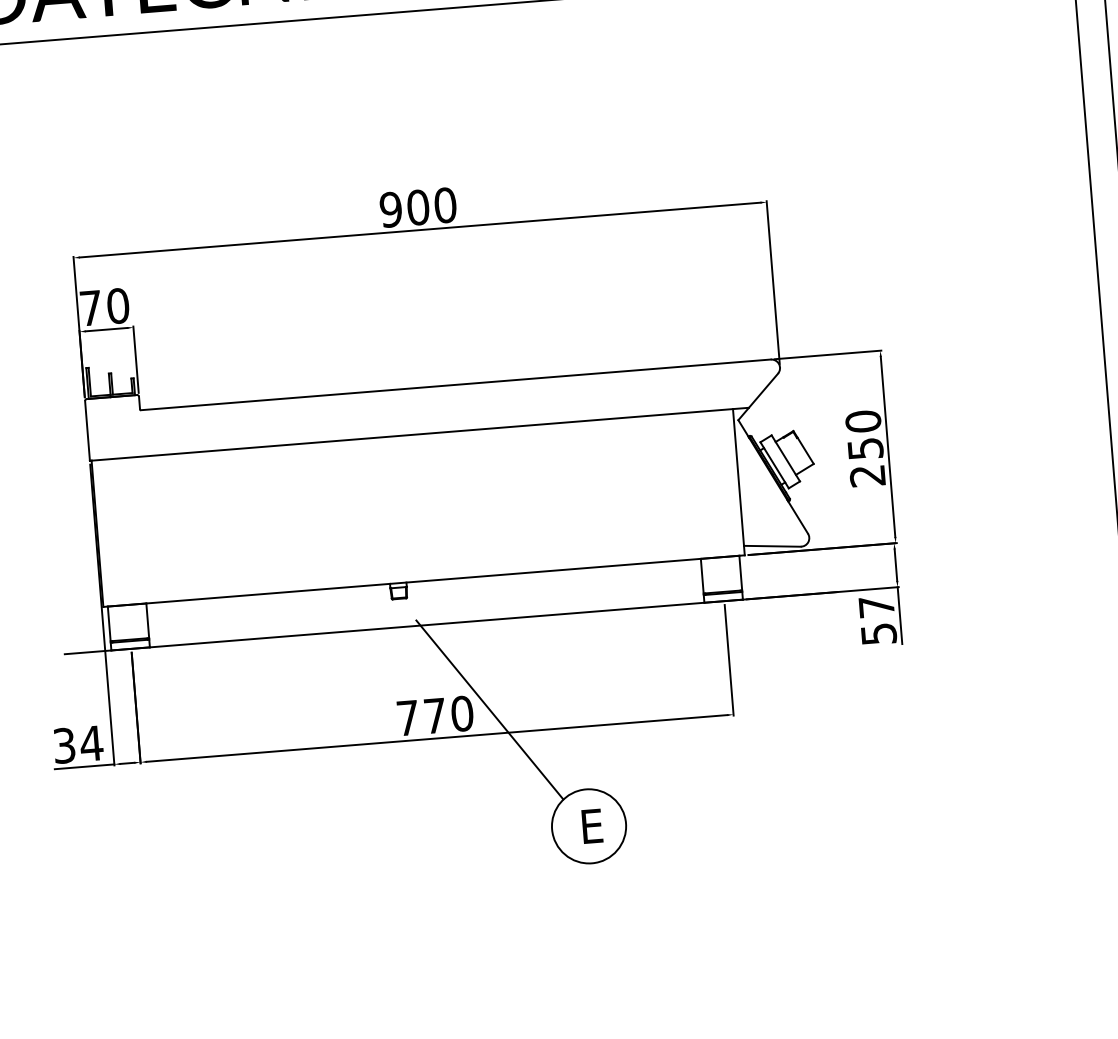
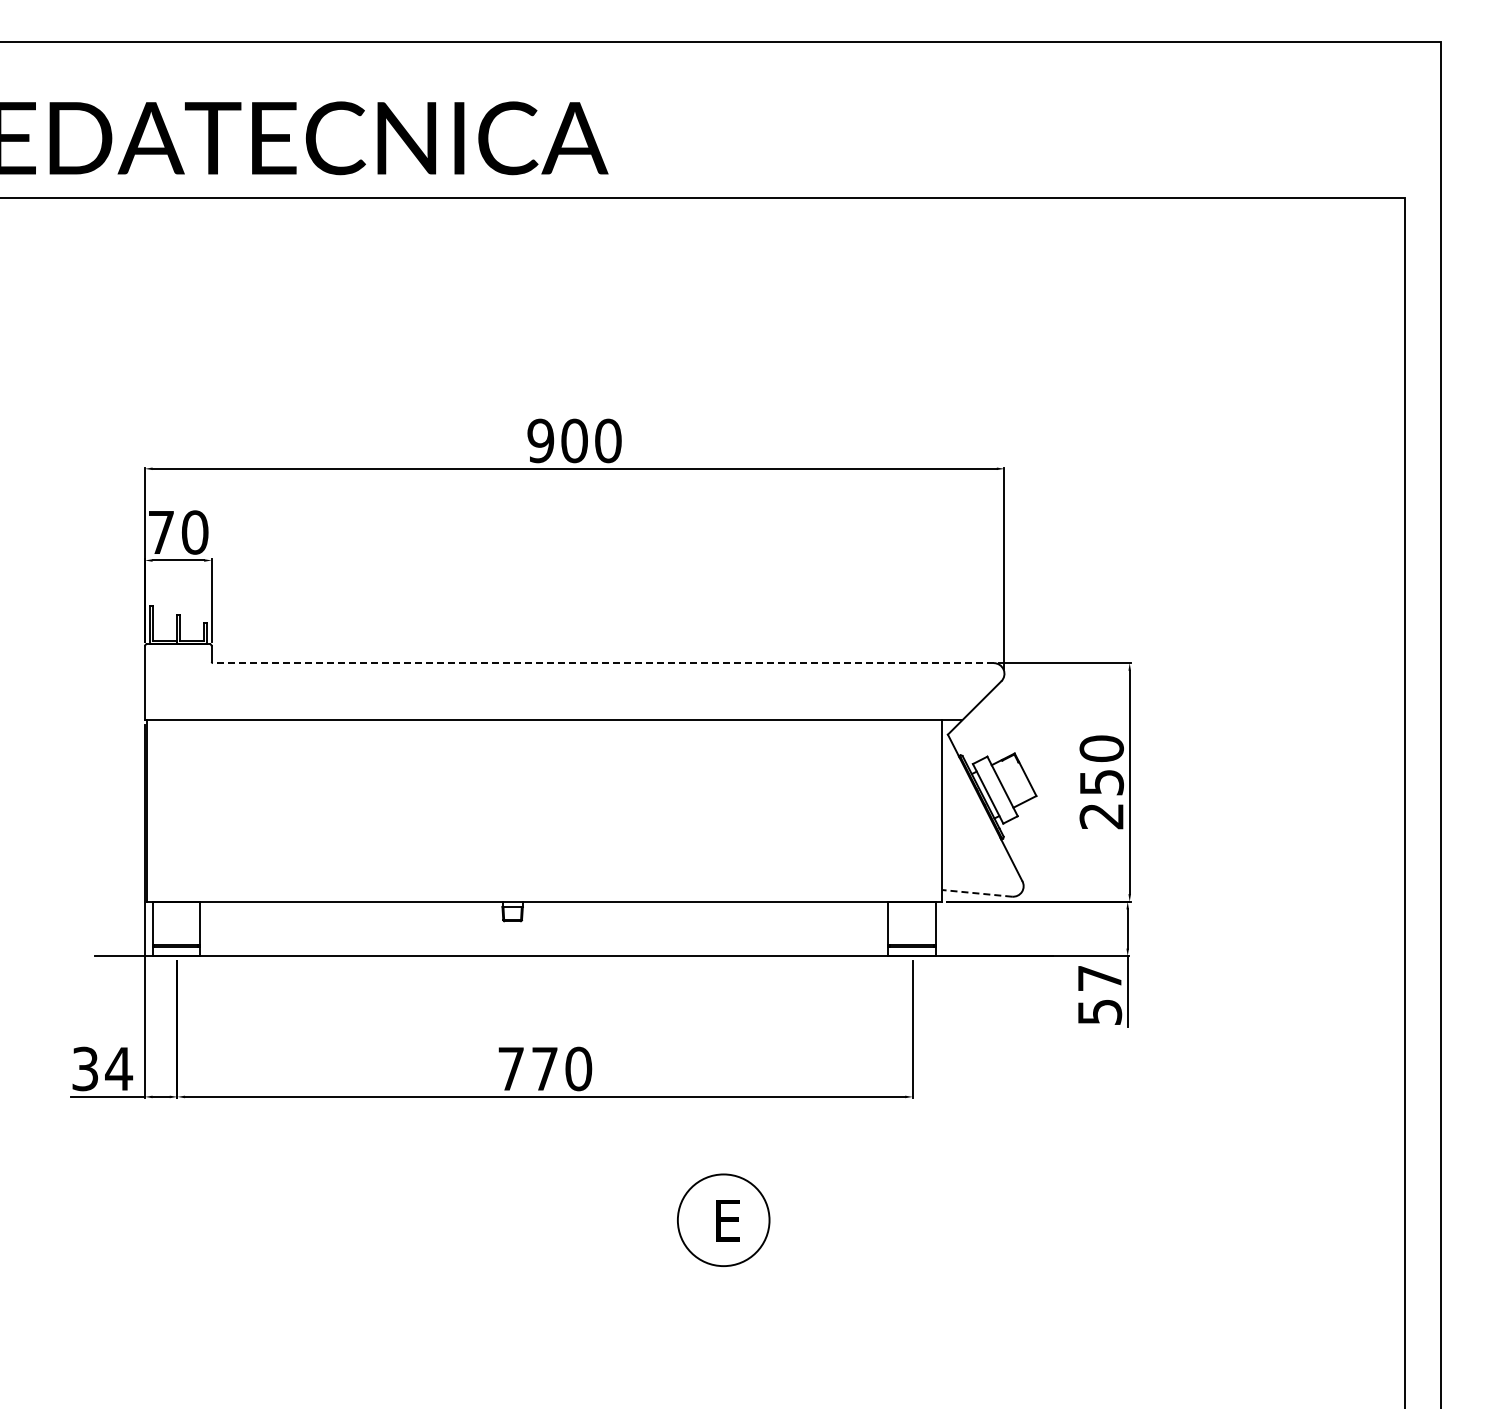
line: (455, 385) -> (602, 663), solid -> dashed
line: (771, 546) -> (976, 893), solid -> dashed
line: (489, 709) -> (612, 1066), removed

